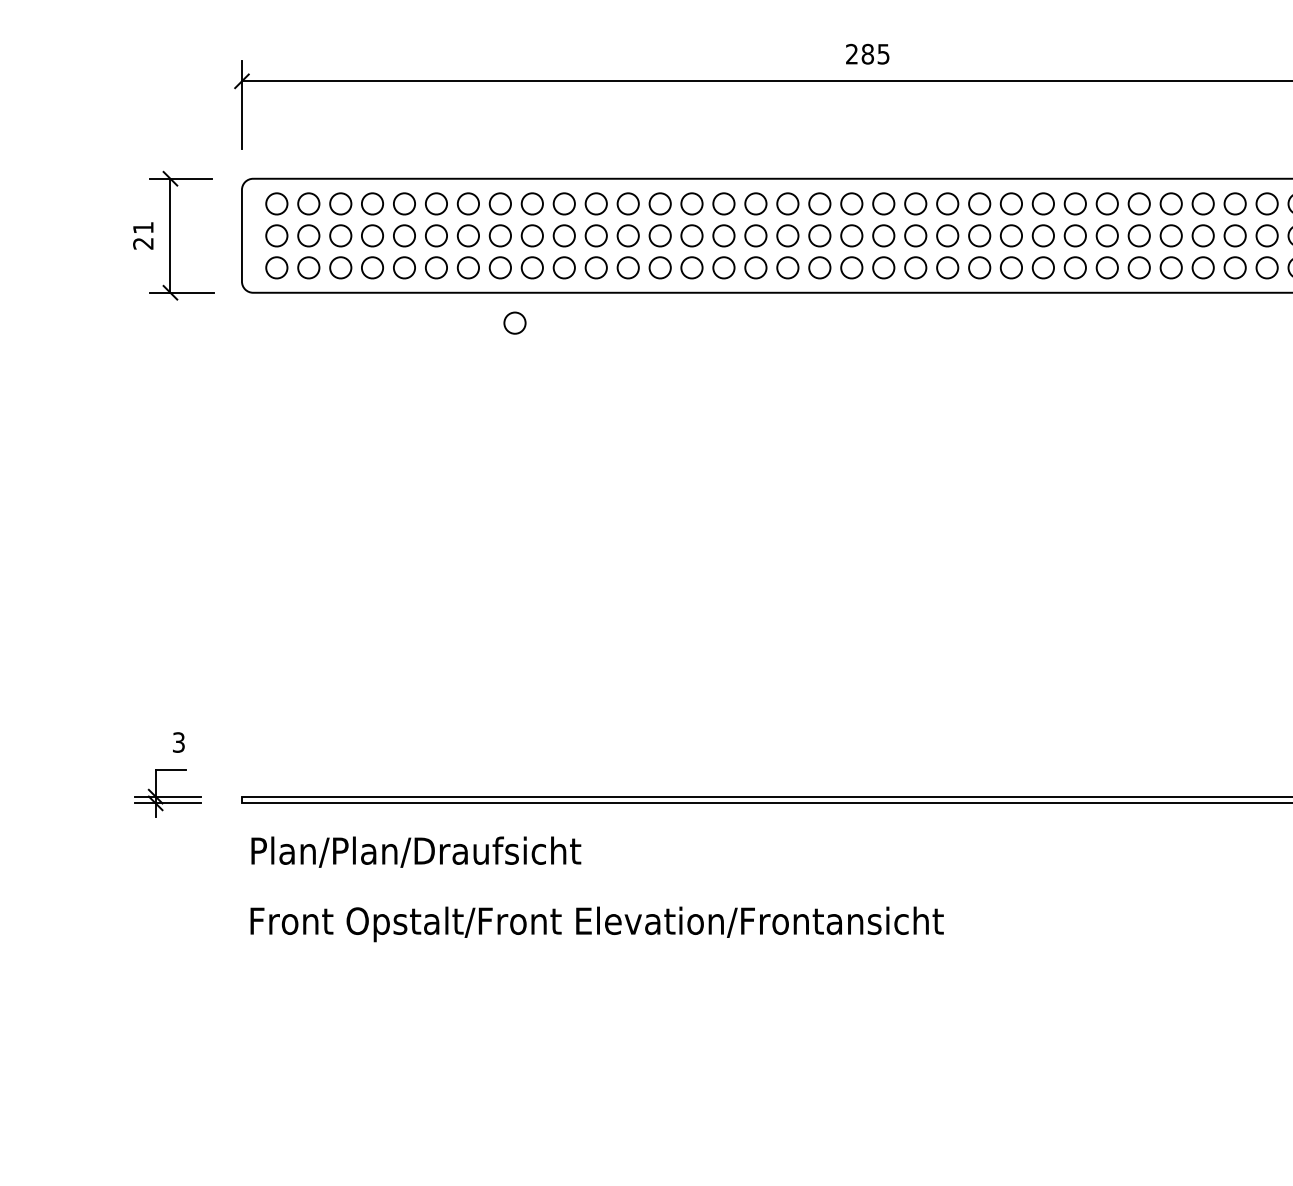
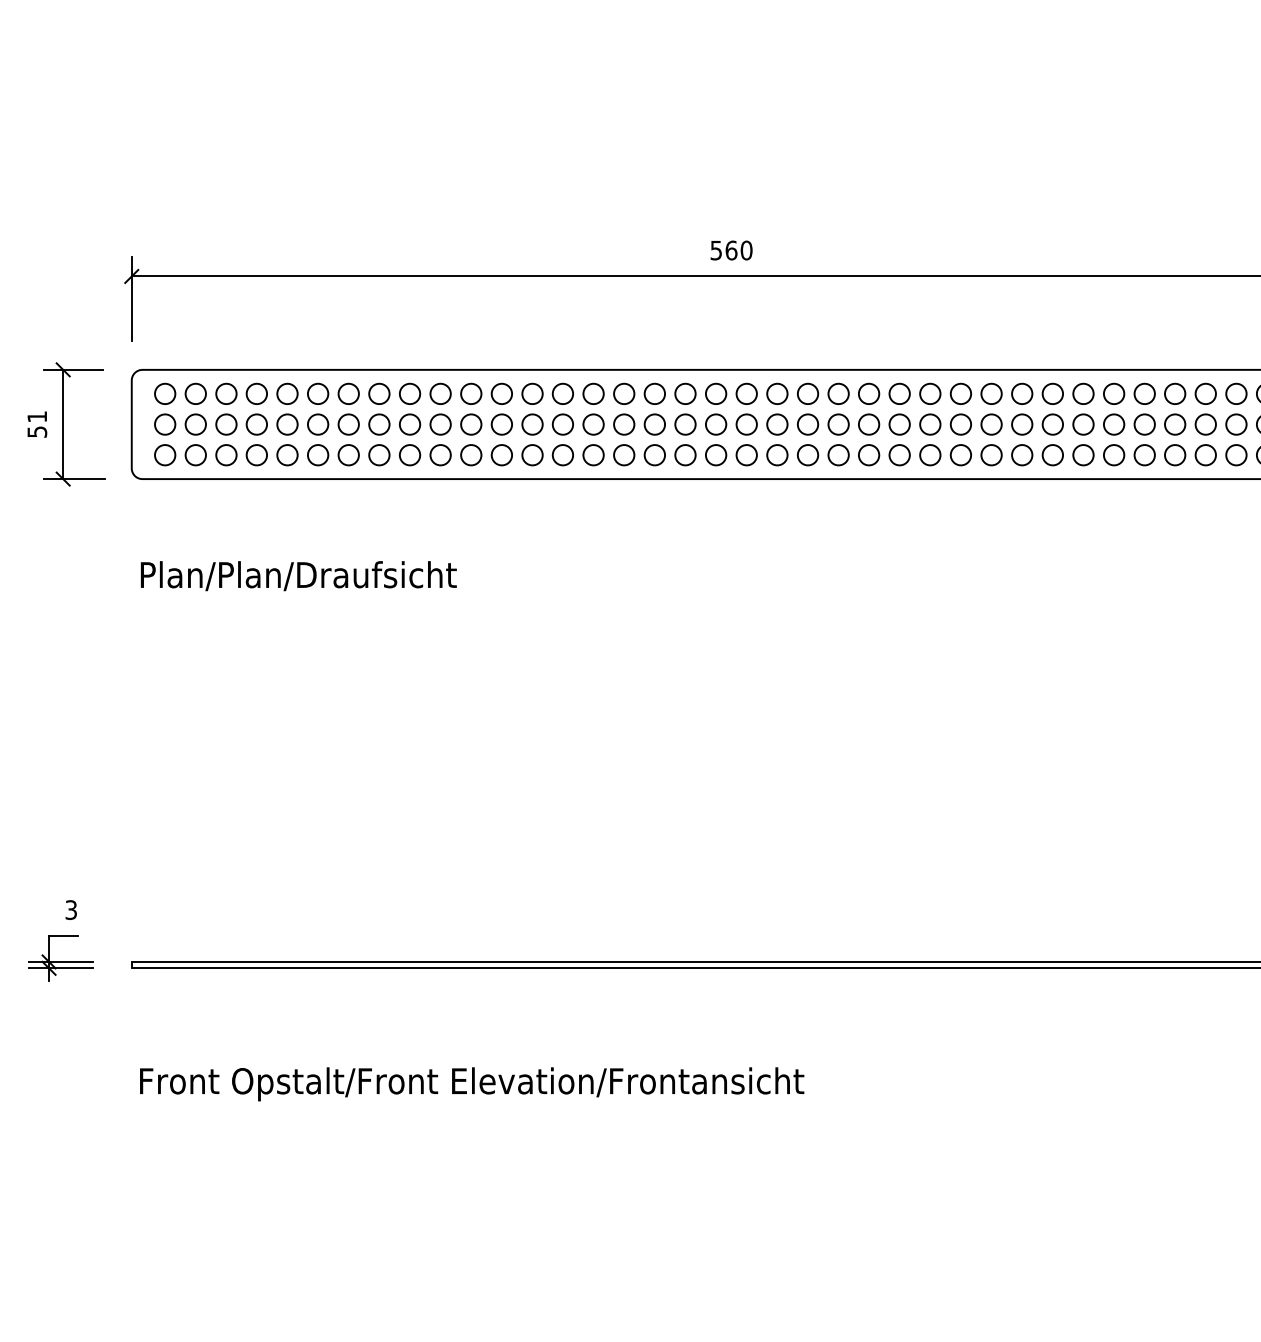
text: (867, 54) -> (731, 250), 285 -> 560
text: (143, 243) -> (37, 431), 21 -> 51
part: (515, 323) -> (393, 508), removed
text: (415, 852) -> (298, 576), moved

